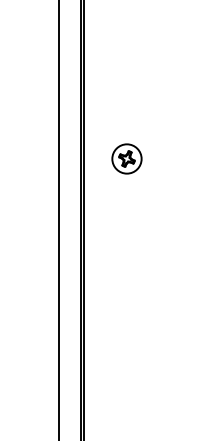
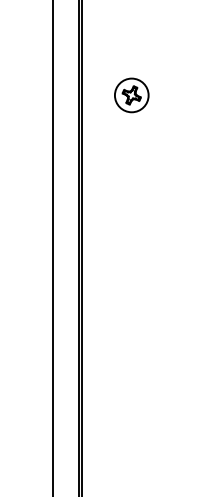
part: (126, 158) -> (131, 94), moved

